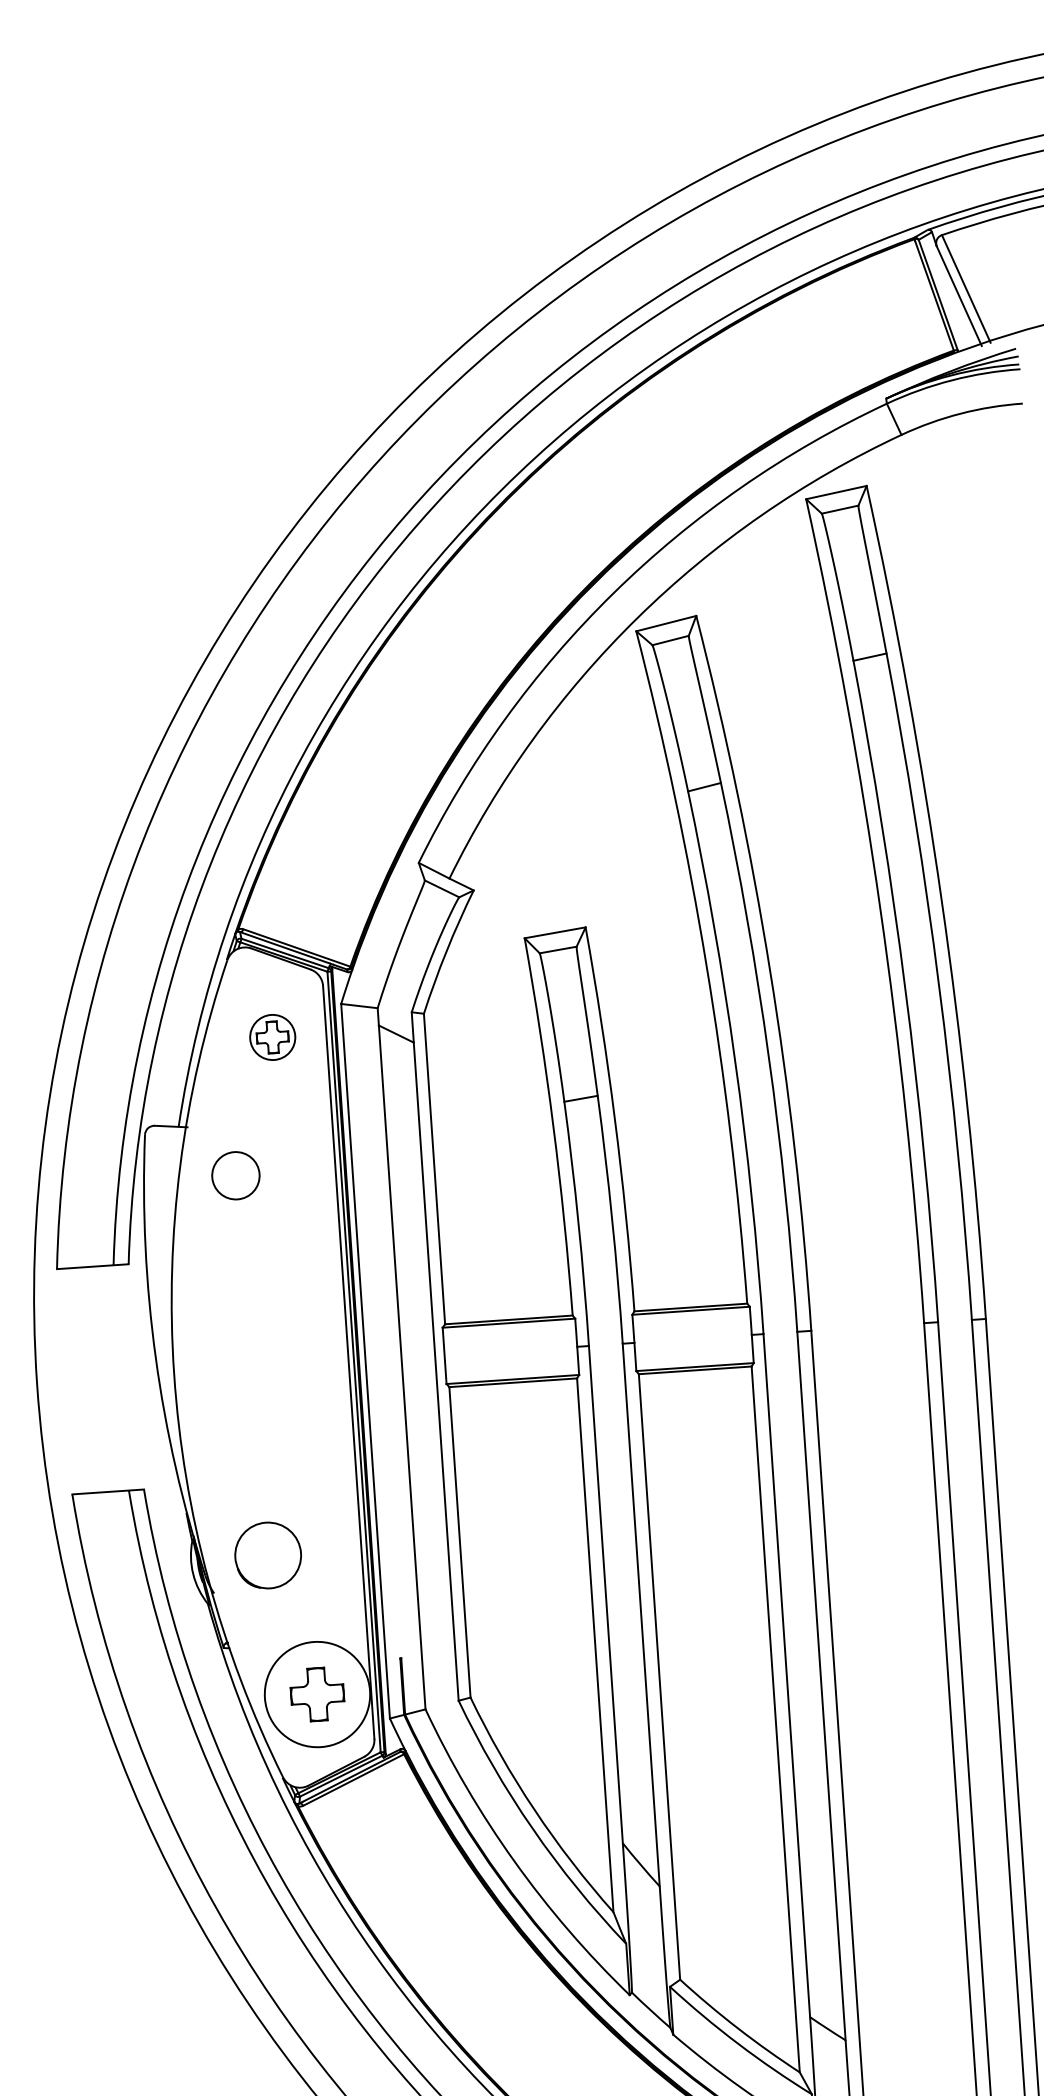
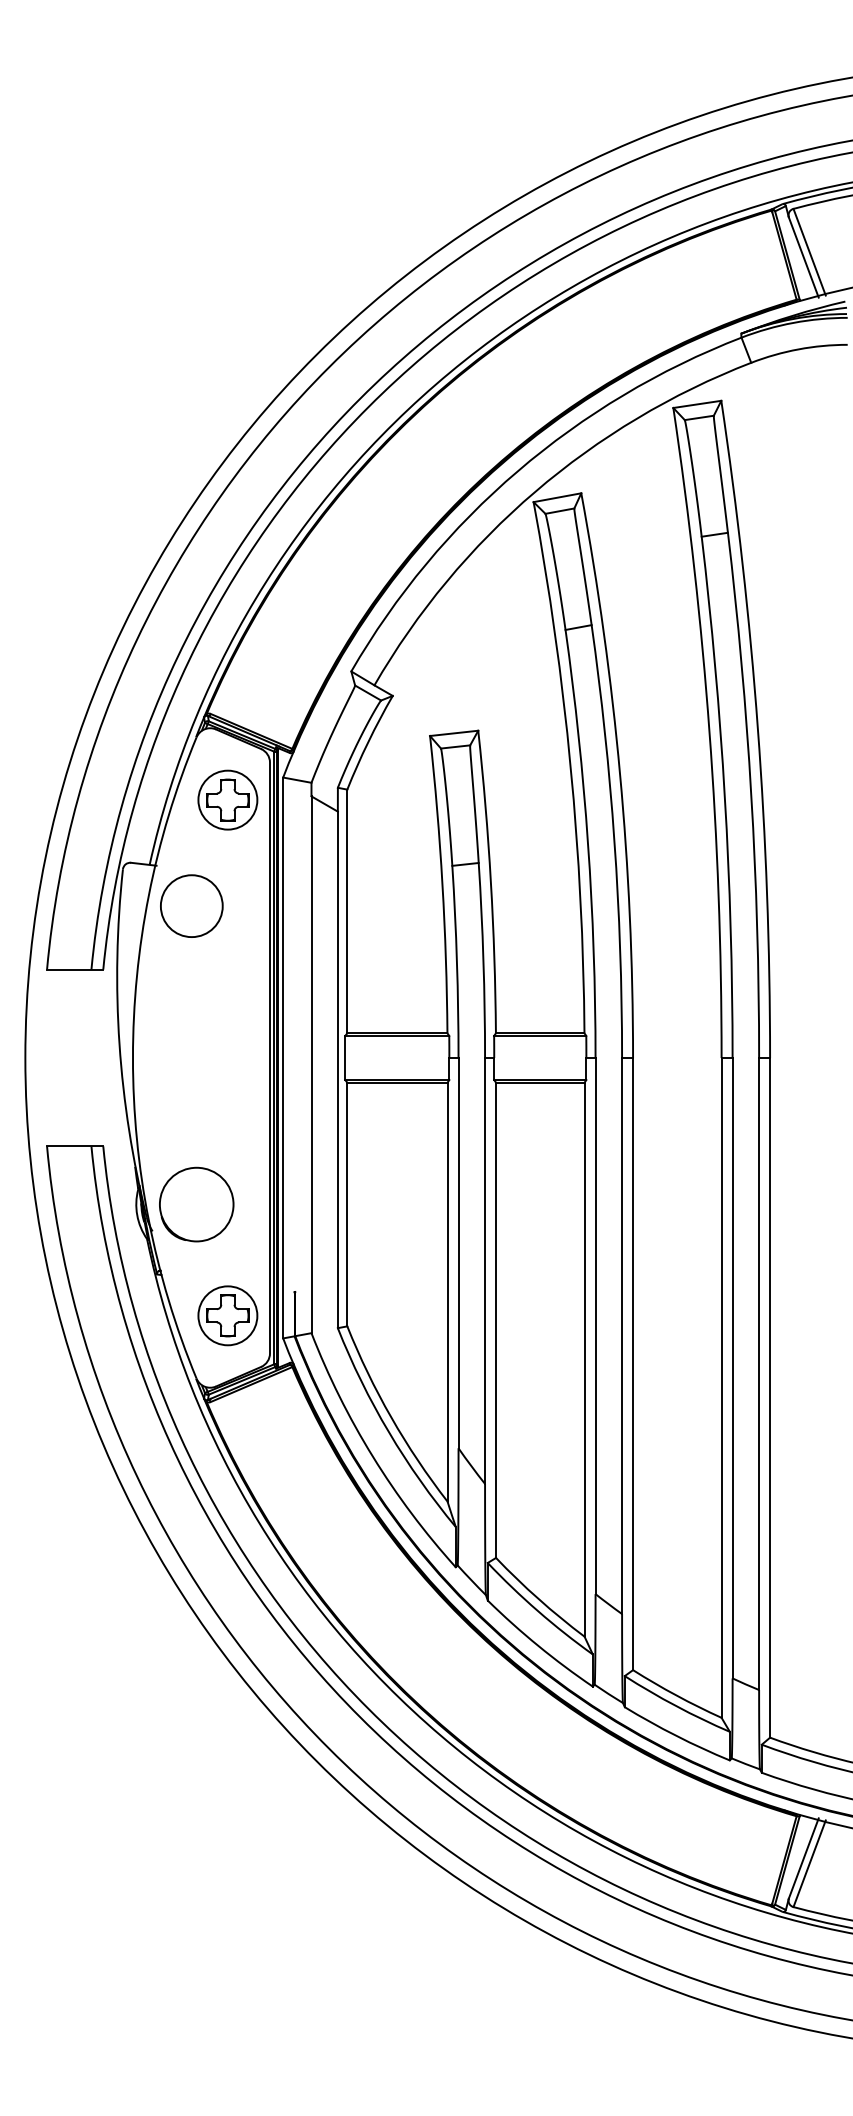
part: (272, 1036) -> (227, 799), size x1.67
circle: (235, 1176) -> (191, 906), size x1.67
part: (267, 1555) -> (196, 1204), size x1.43
circle: (316, 1694) -> (227, 1315), size x0.71

